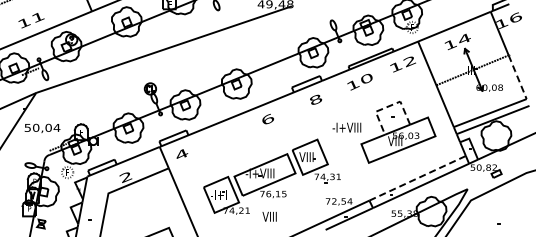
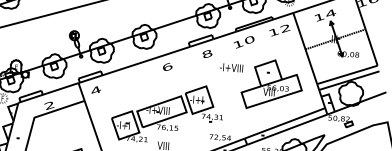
line: (517, 77) -> (371, 47), dashed -> solid
line: (388, 106) -> (265, 63), dashed -> solid
text: (346, 127) -> (231, 67), moved
text: (306, 156) -> (196, 99), VIII -> -I+I
line: (417, 178) -> (284, 123), dashed -> solid

